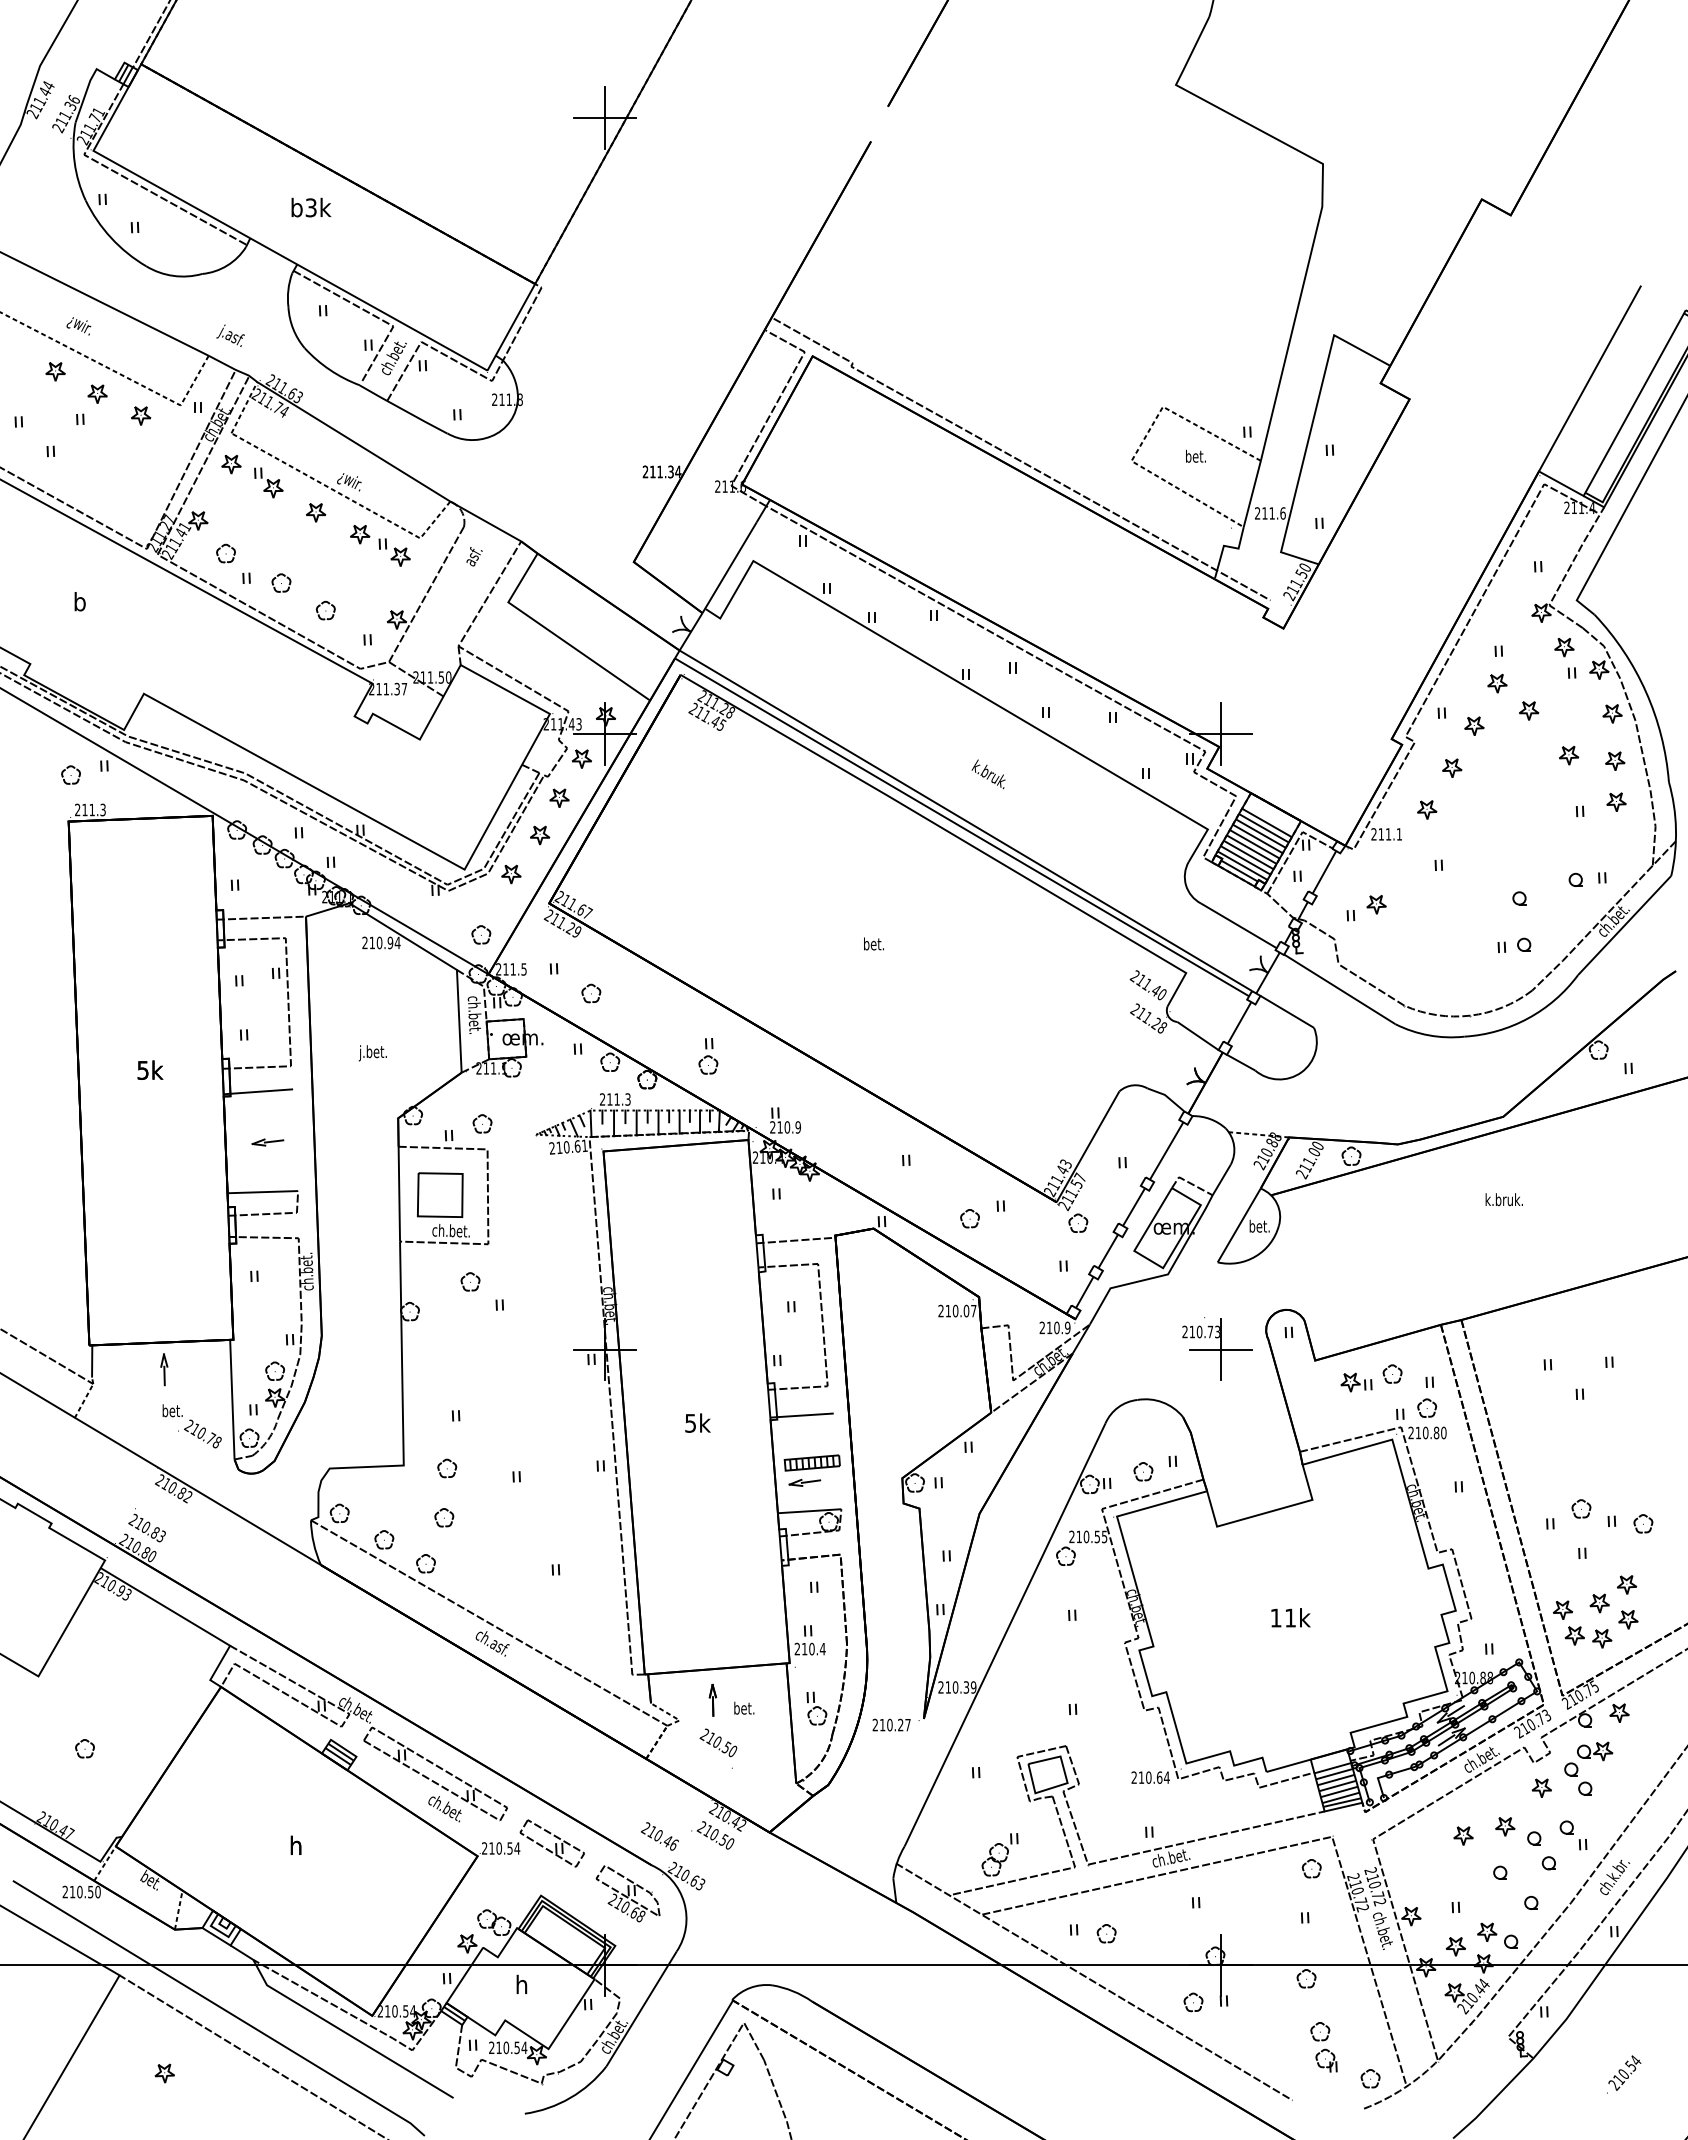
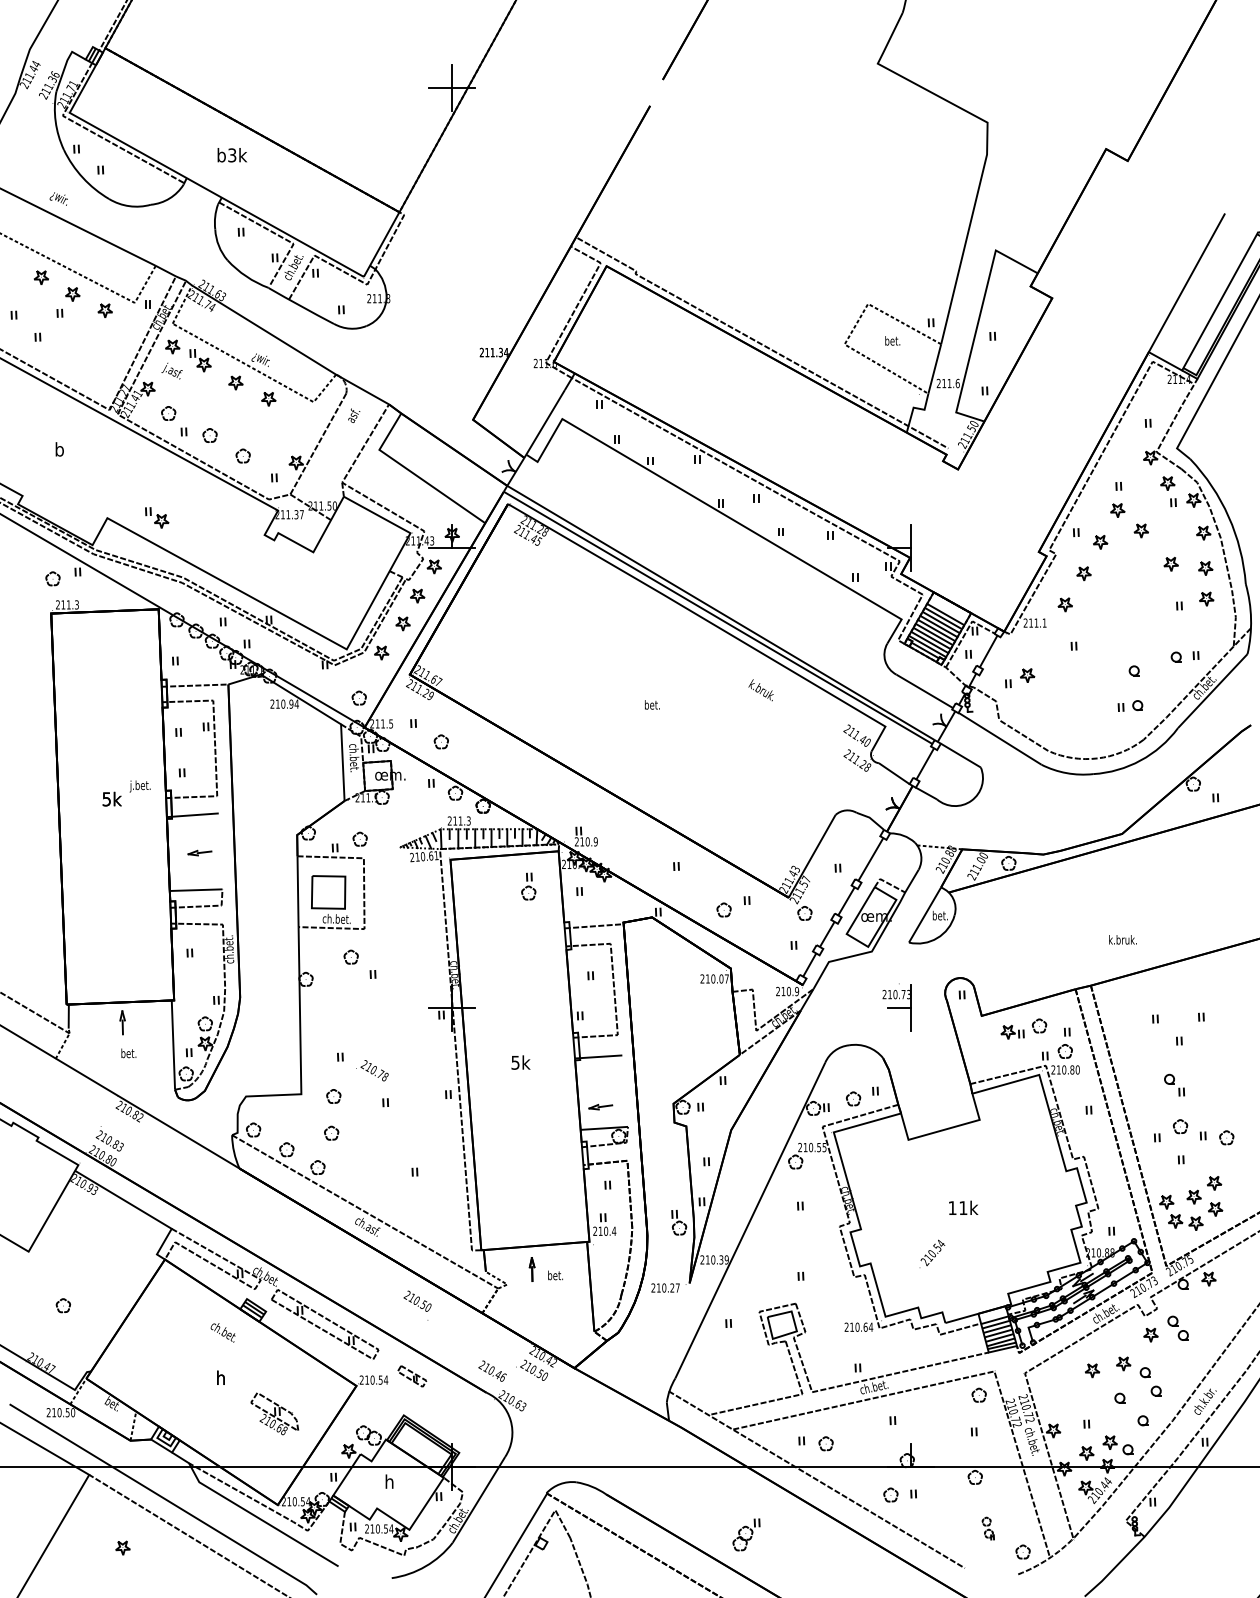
text: (78, 326) -> (58, 199), moved
text: (230, 335) -> (172, 370), moved
part: (394, 552) -> (157, 517), moved
line: (1235, 733) -> (922, 547), removed
line: (604, 748) -> (451, 559), removed
text: (988, 774) -> (761, 690), moved
text: (372, 1053) -> (139, 786), moved
part: (708, 1056) -> (528, 886), moved
text: (1503, 1199) -> (1122, 939), moved
line: (1235, 1349) -> (922, 1007), removed
text: (199, 1433) -> (372, 1070), moved
part: (811, 1462) -> (605, 1092), removed
part: (816, 1708) -> (678, 1222), moved
text: (718, 1748) -> (417, 1305), moved
part: (1595, 1751) -> (1190, 1307), removed
text: (444, 1809) -> (222, 1333), moved
part: (1573, 1835) -> (1174, 1085), moved
part: (551, 1843) -> (411, 1376), size x0.6
part: (999, 1854) -> (746, 1534), moved
part: (627, 1893) -> (274, 1413), moved
line: (1220, 1980) -> (911, 1478), removed
part: (1323, 2047) -> (987, 1528), size x0.6
text: (1624, 2074) -> (932, 1253), moved

